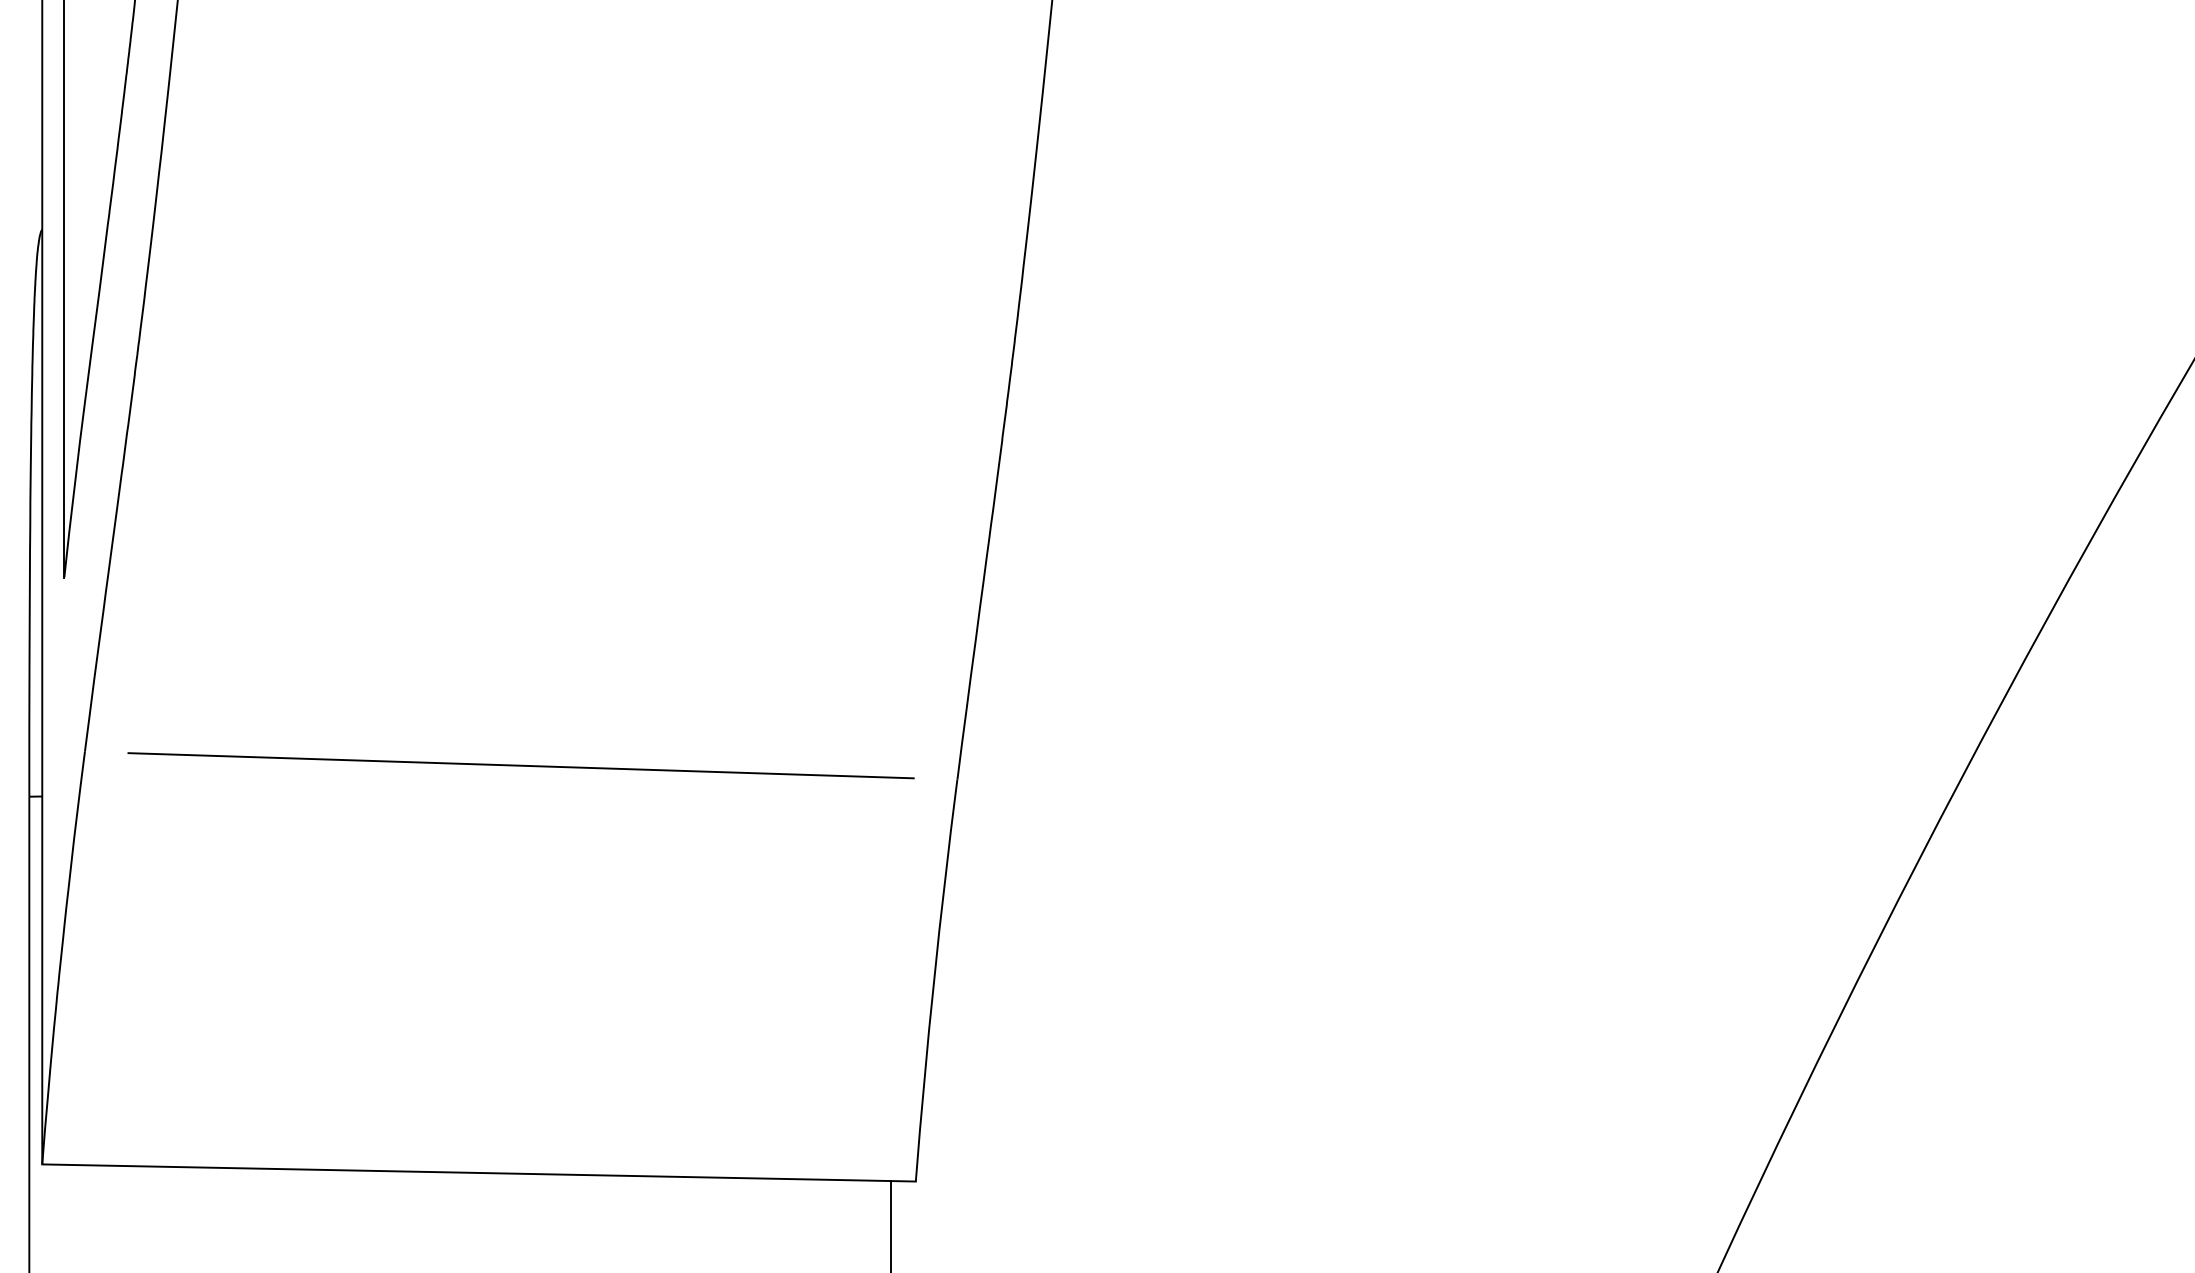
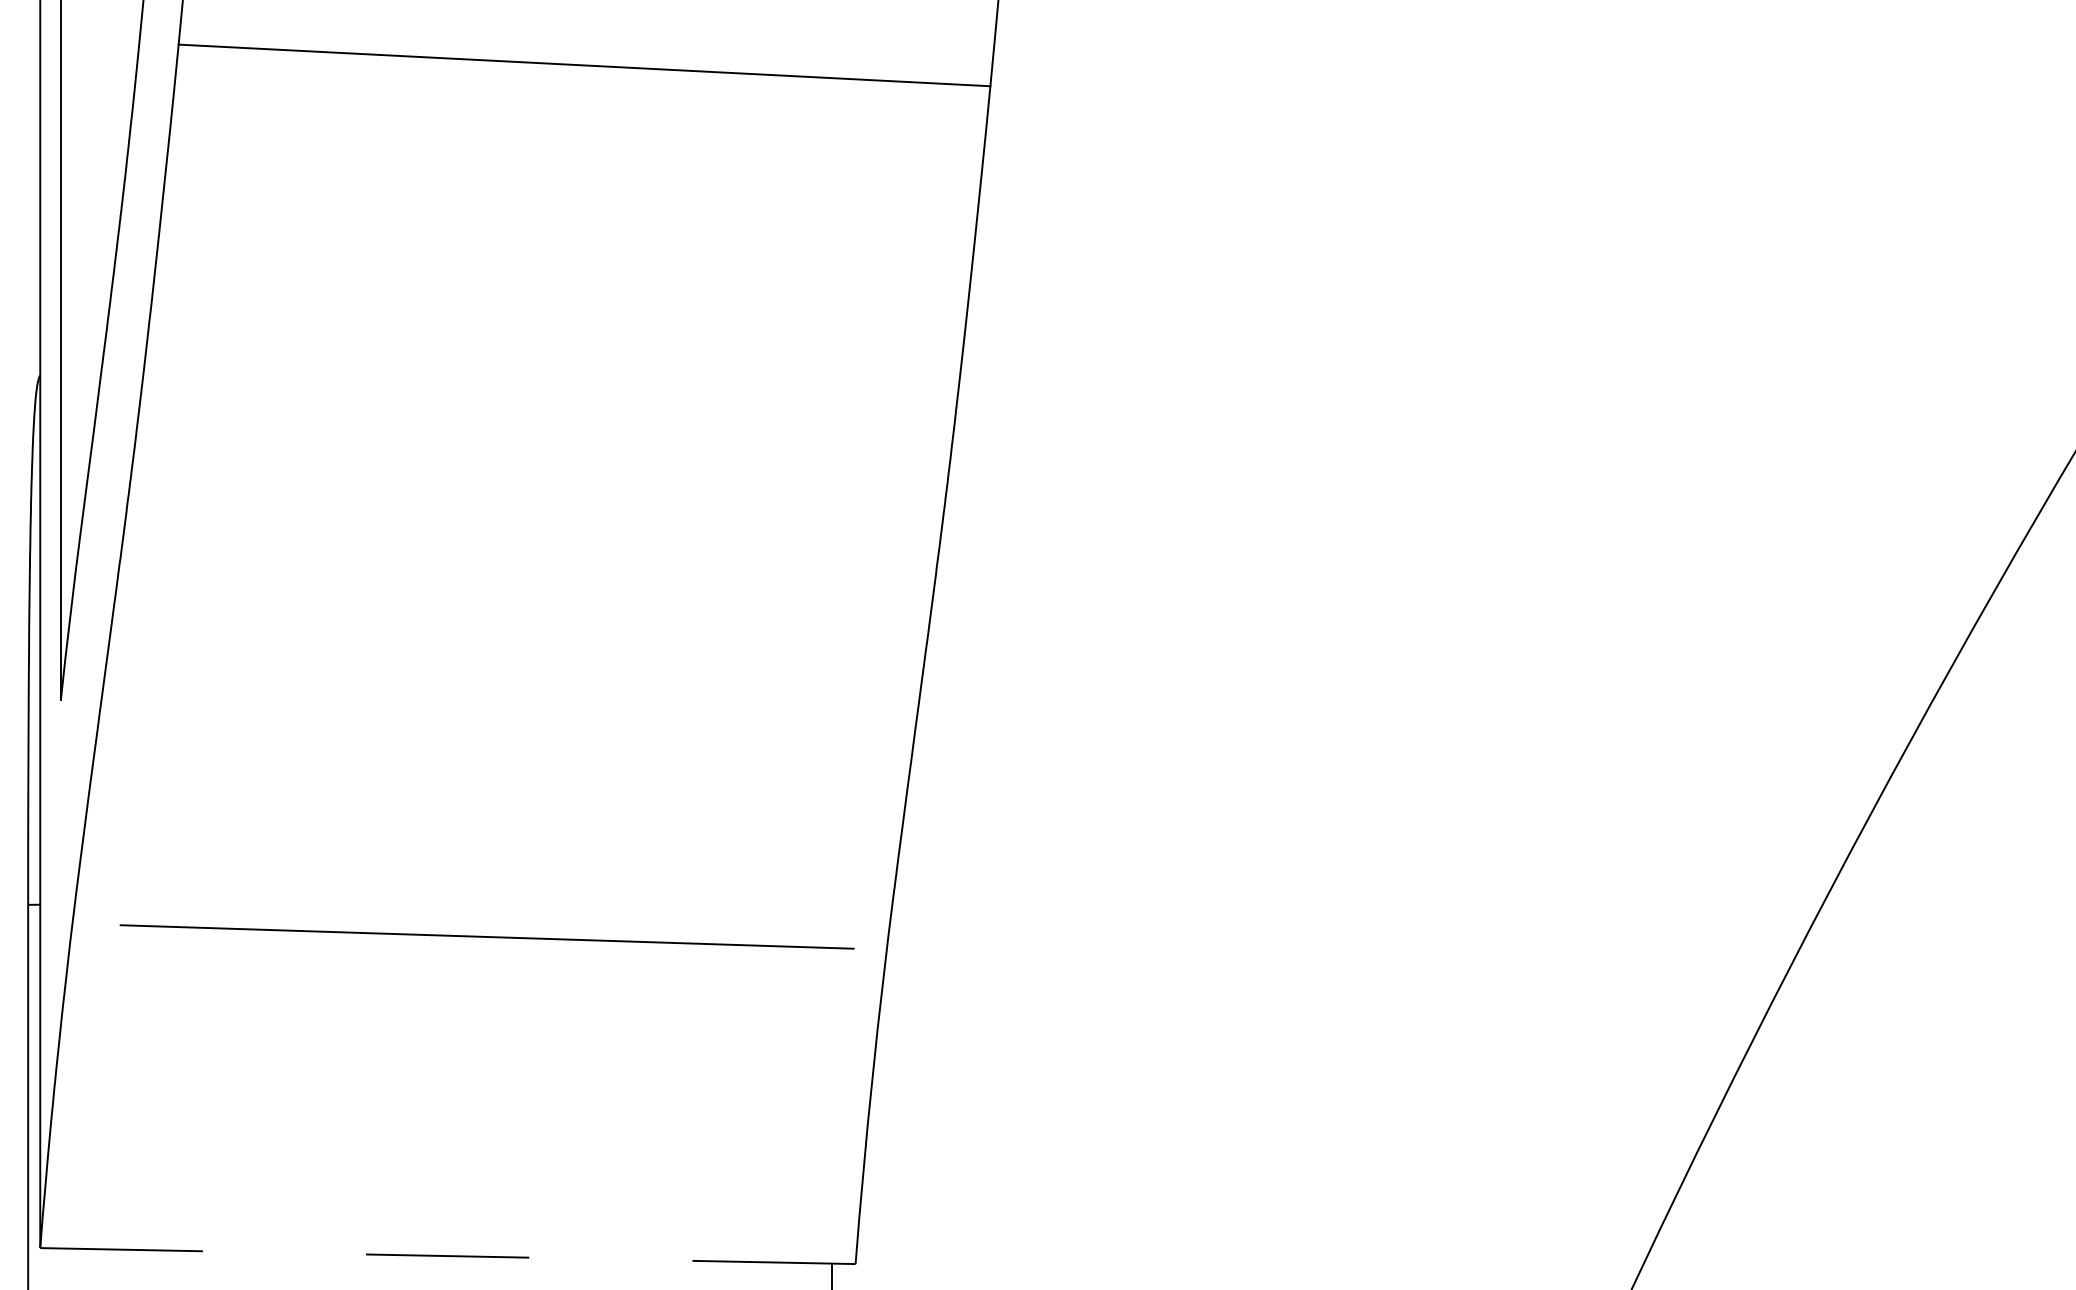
line: (520, 765) -> (486, 936), moved
line: (478, 1173) -> (447, 1256), solid -> dashed

